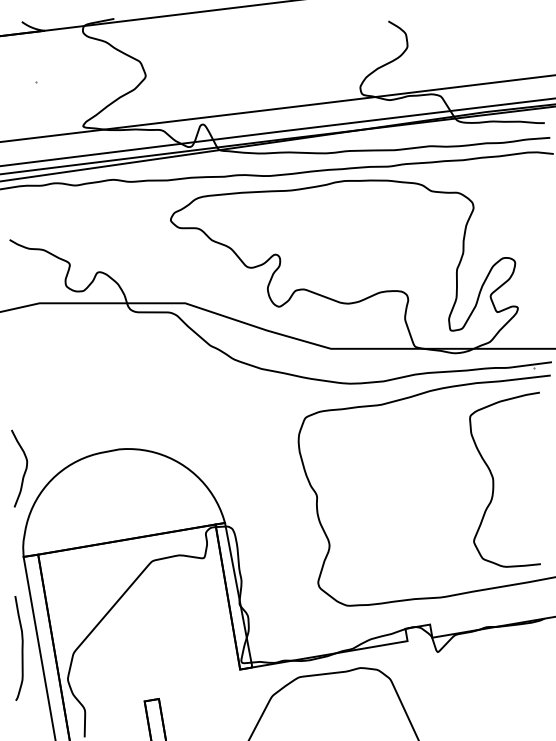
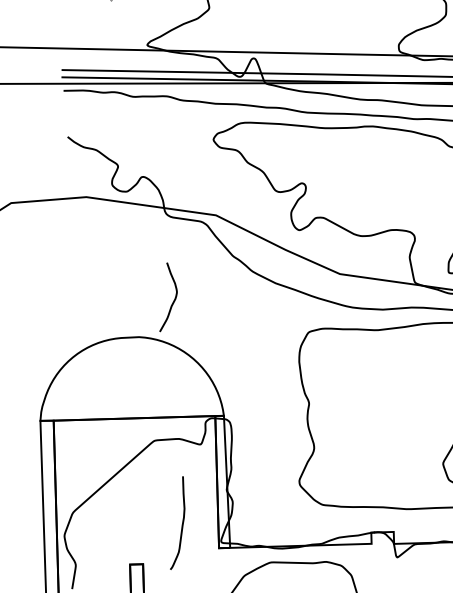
curve: (24, 470) -> (173, 300), moved
curve: (21, 648) -> (181, 523), moved

